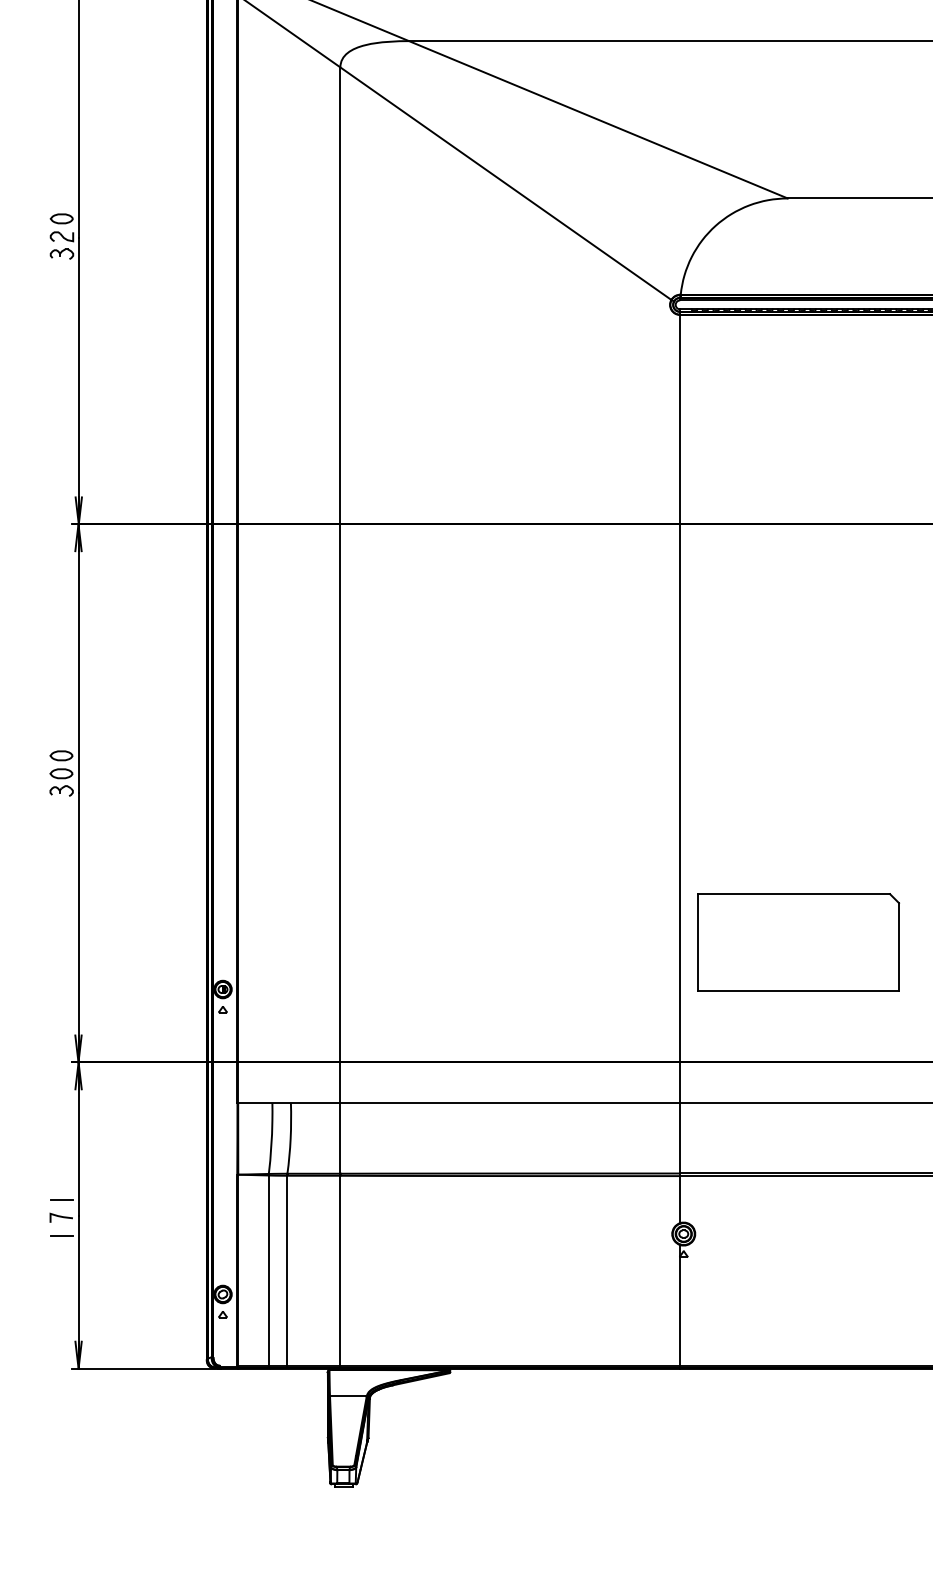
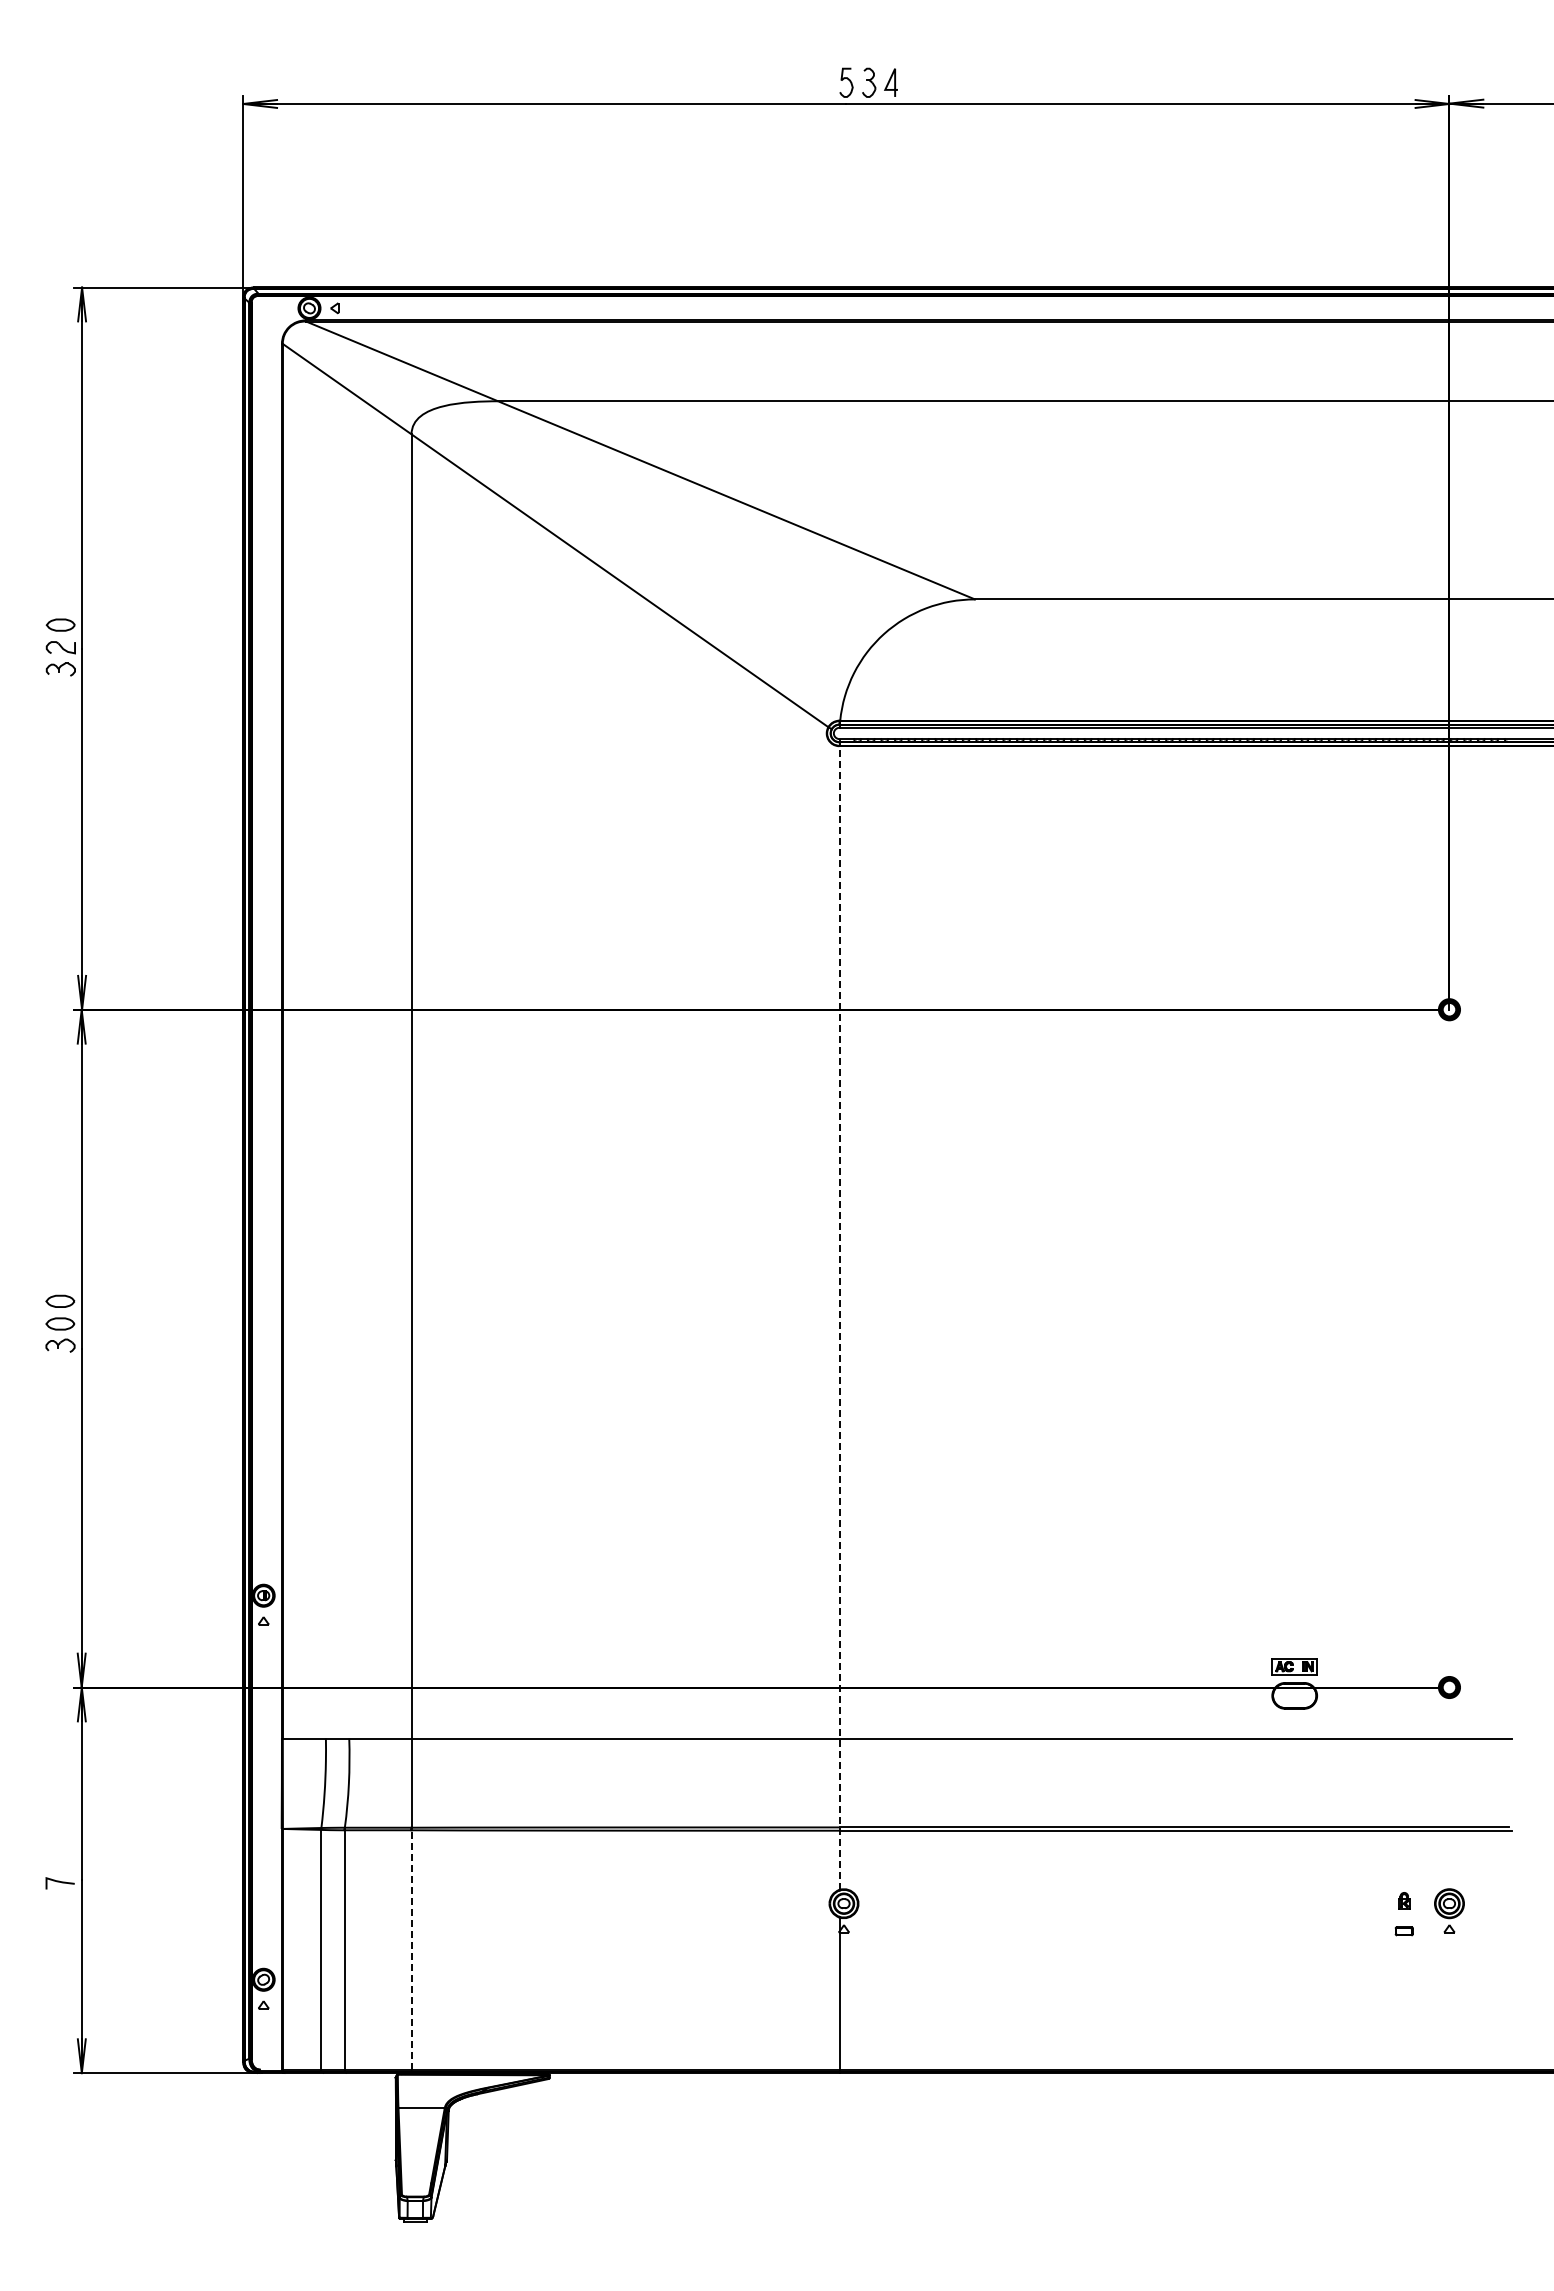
line: (680, 766) -> (839, 1314), solid -> dashed
part: (798, 942) -> (988, 1536), removed
line: (61, 1200) -> (60, 1861), removed
line: (61, 1236) -> (60, 1906), removed
line: (340, 1271) -> (411, 1950), solid -> dashed

